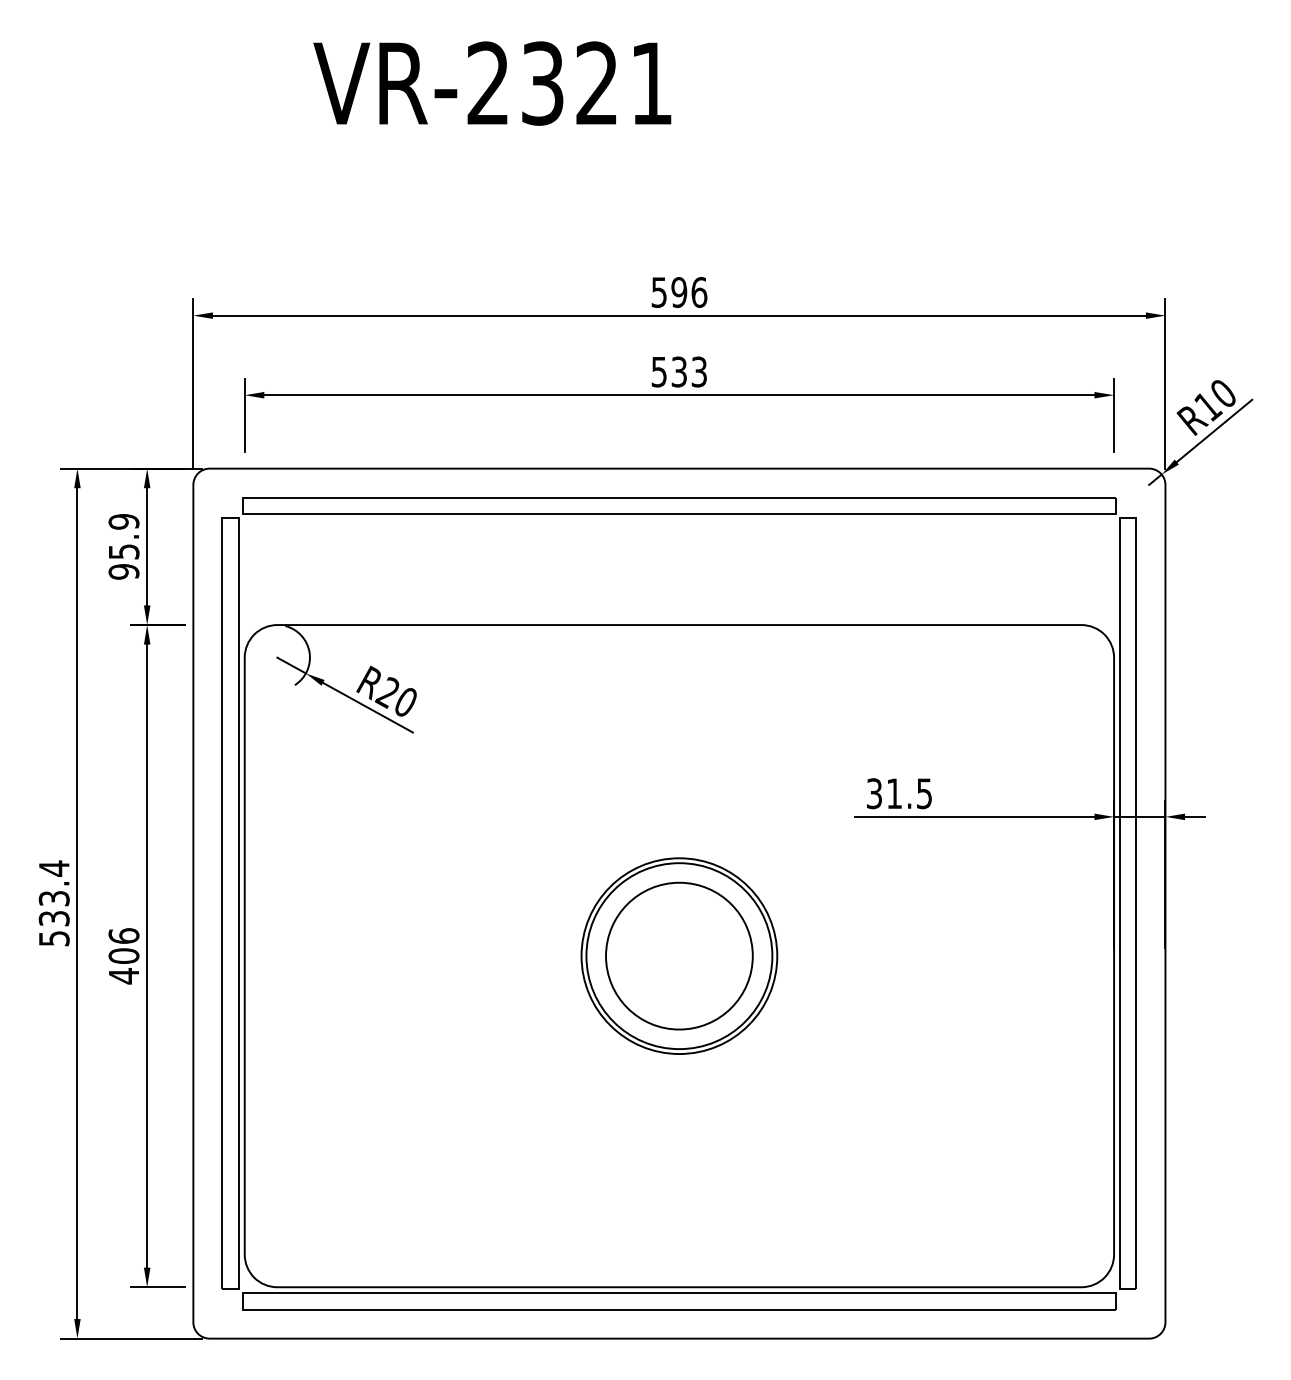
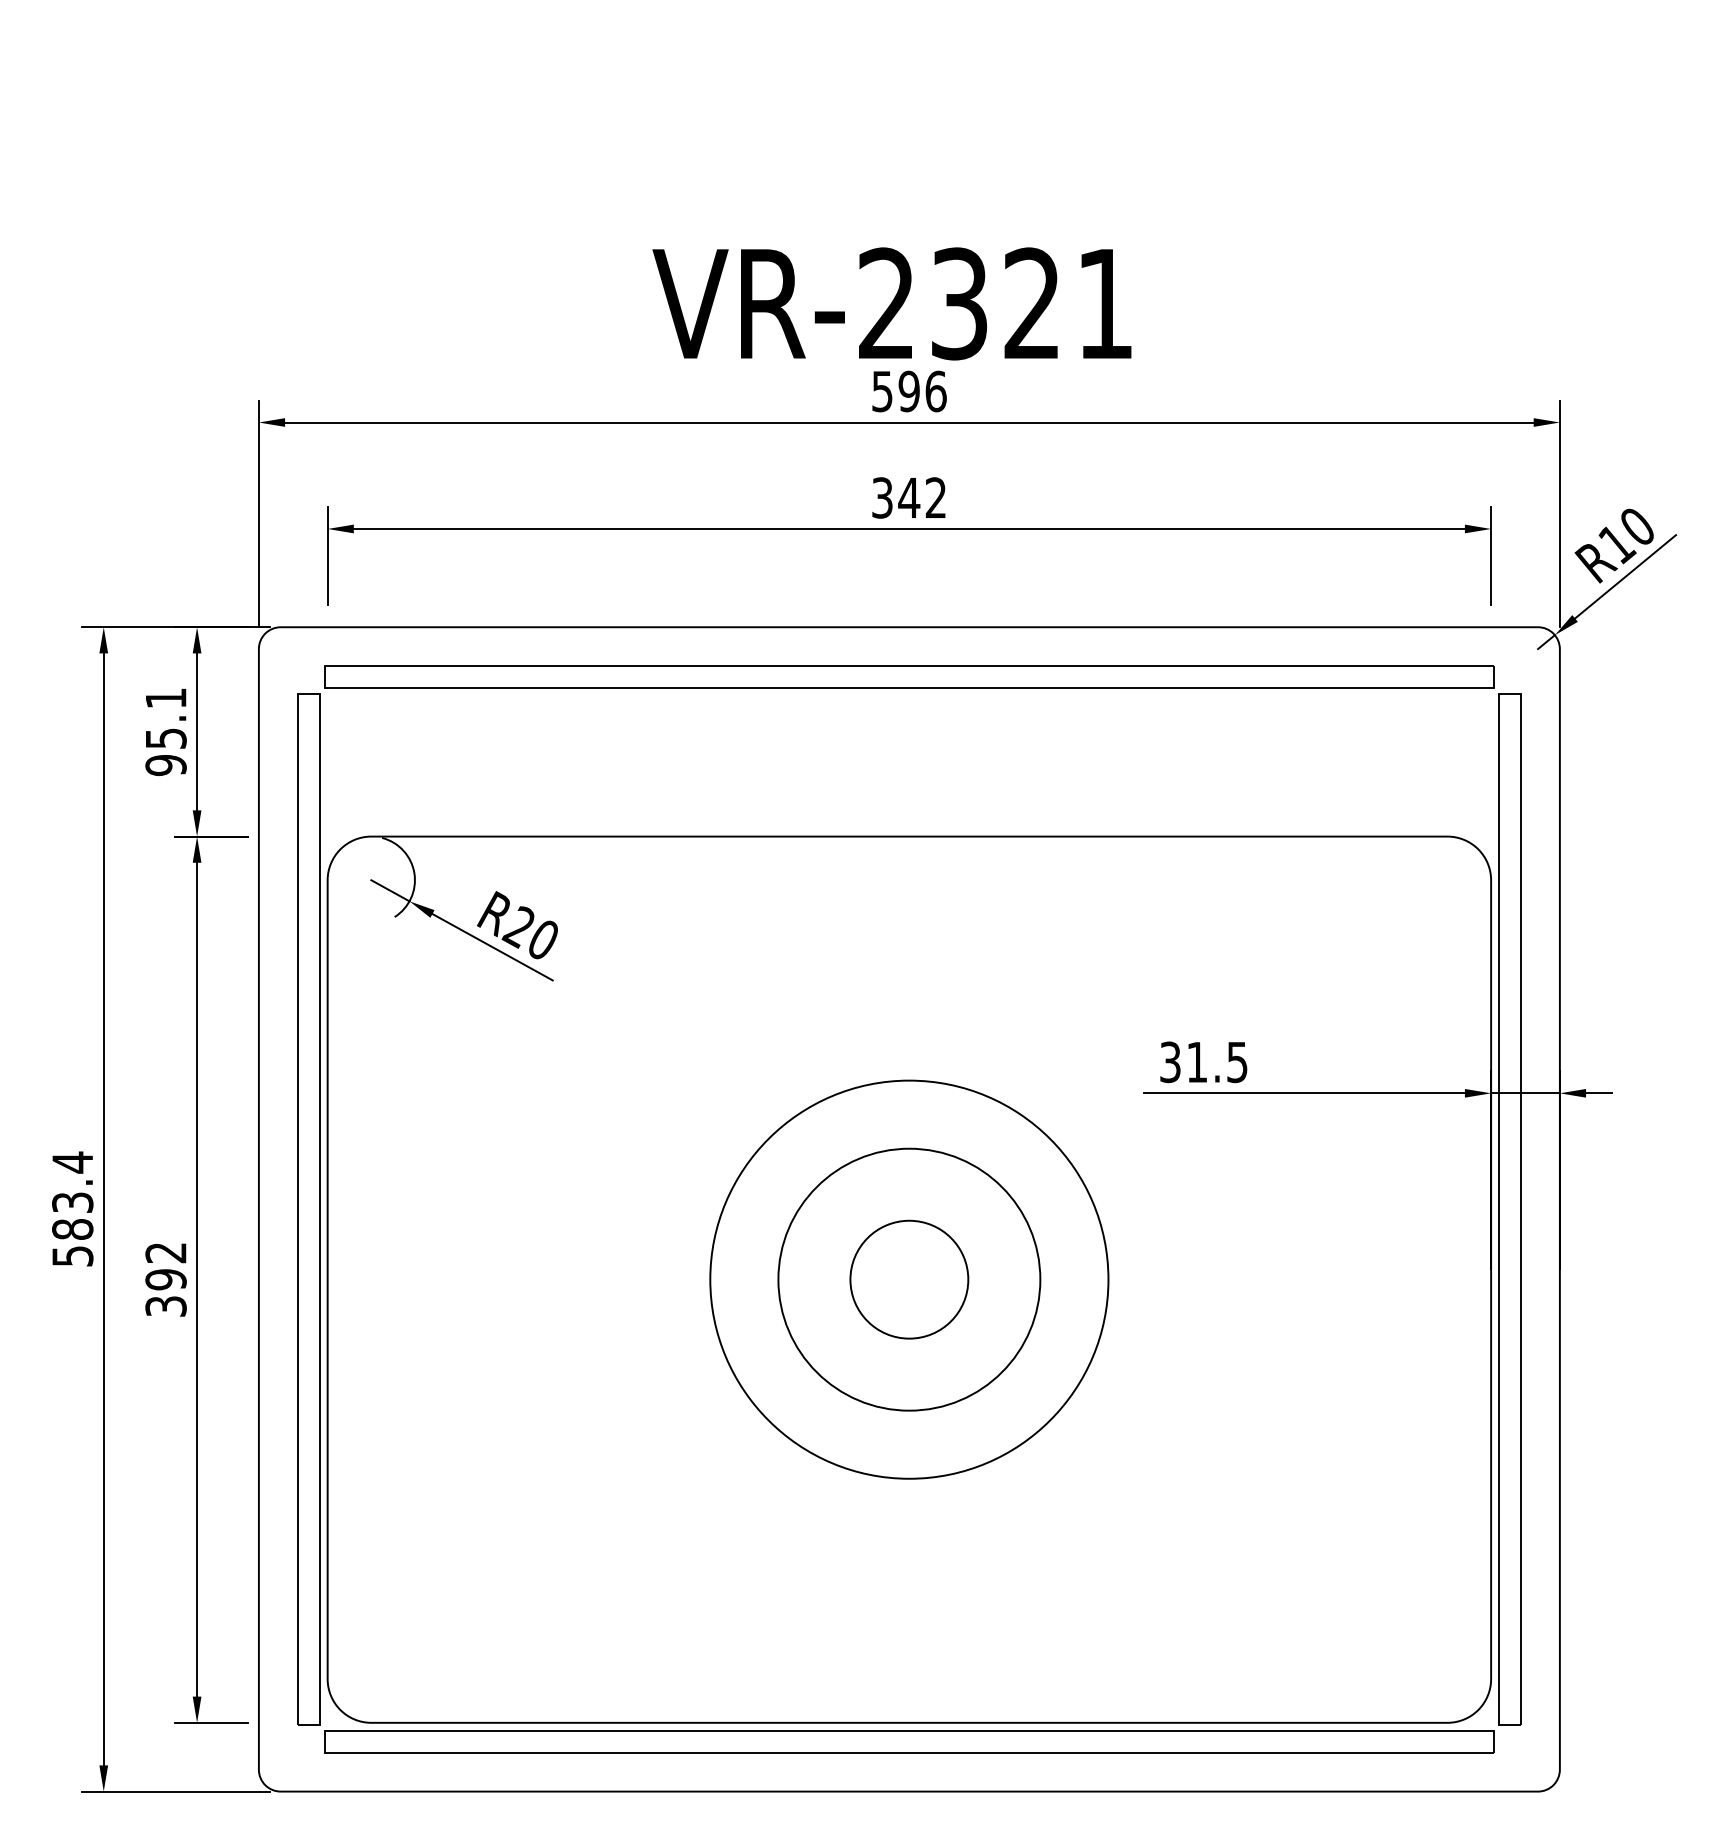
text: (491, 83) -> (891, 303), moved
text: (679, 371) -> (909, 497), 533 -> 342
text: (123, 521) -> (165, 698), 95.9 -> 95.1
text: (54, 918) -> (72, 1229), 533.4 -> 583.4
text: (123, 956) -> (165, 1279), 406 -> 392
circle: (678, 956) -> (908, 1279), size x1.6
circle: (679, 956) -> (909, 1279), size x0.6

